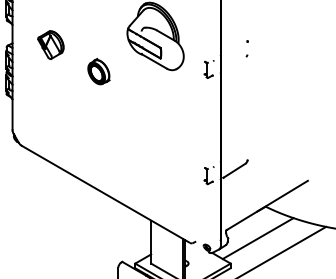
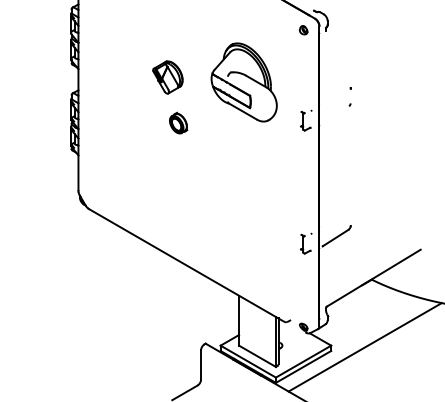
part: (50, 45) -> (167, 77), moved
part: (98, 71) -> (178, 122), size x0.7
line: (258, 238) -> (363, 316), removed

